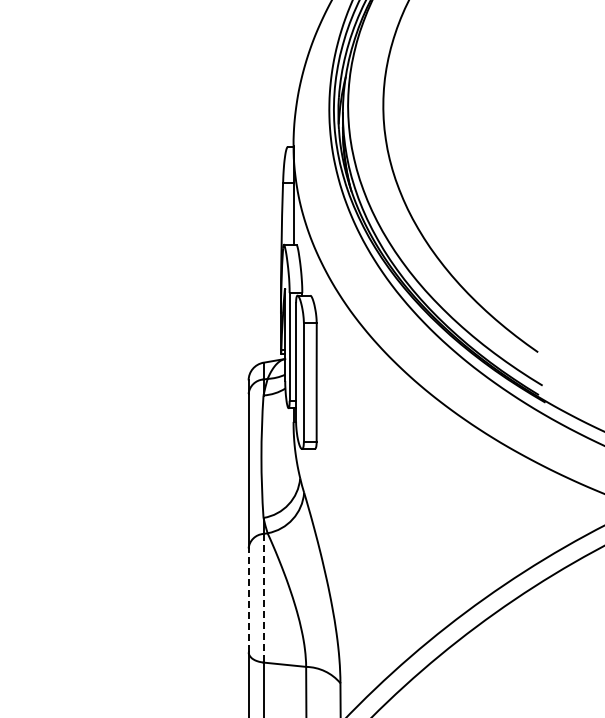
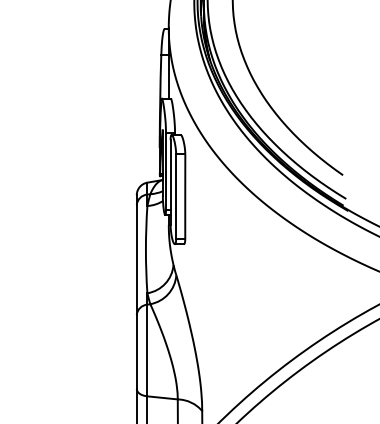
line: (263, 598) -> (147, 350), dashed -> solid
line: (248, 599) -> (136, 351), dashed -> solid

